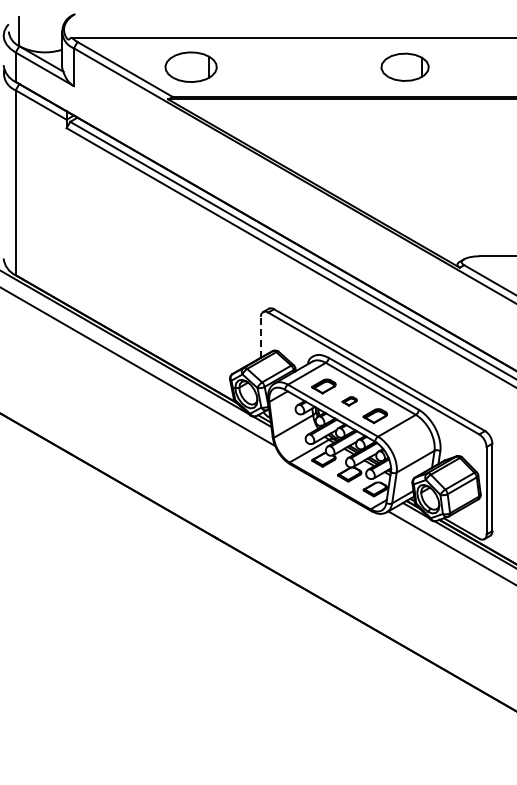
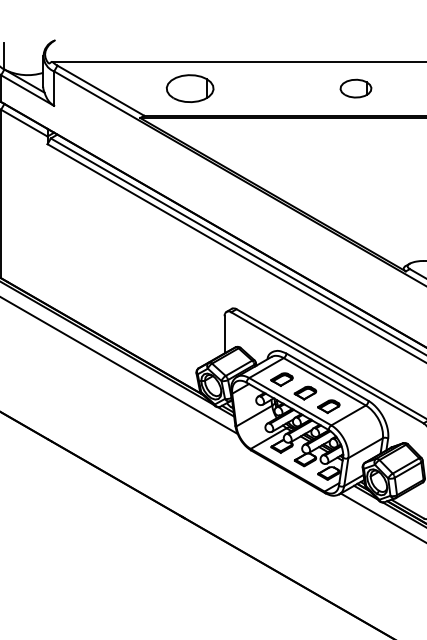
part: (190, 66) -> (189, 88), moved
part: (404, 66) -> (355, 88), size x0.71
line: (260, 336) -> (224, 334), dashed -> solid
part: (349, 401) -> (305, 393), size x1.67

